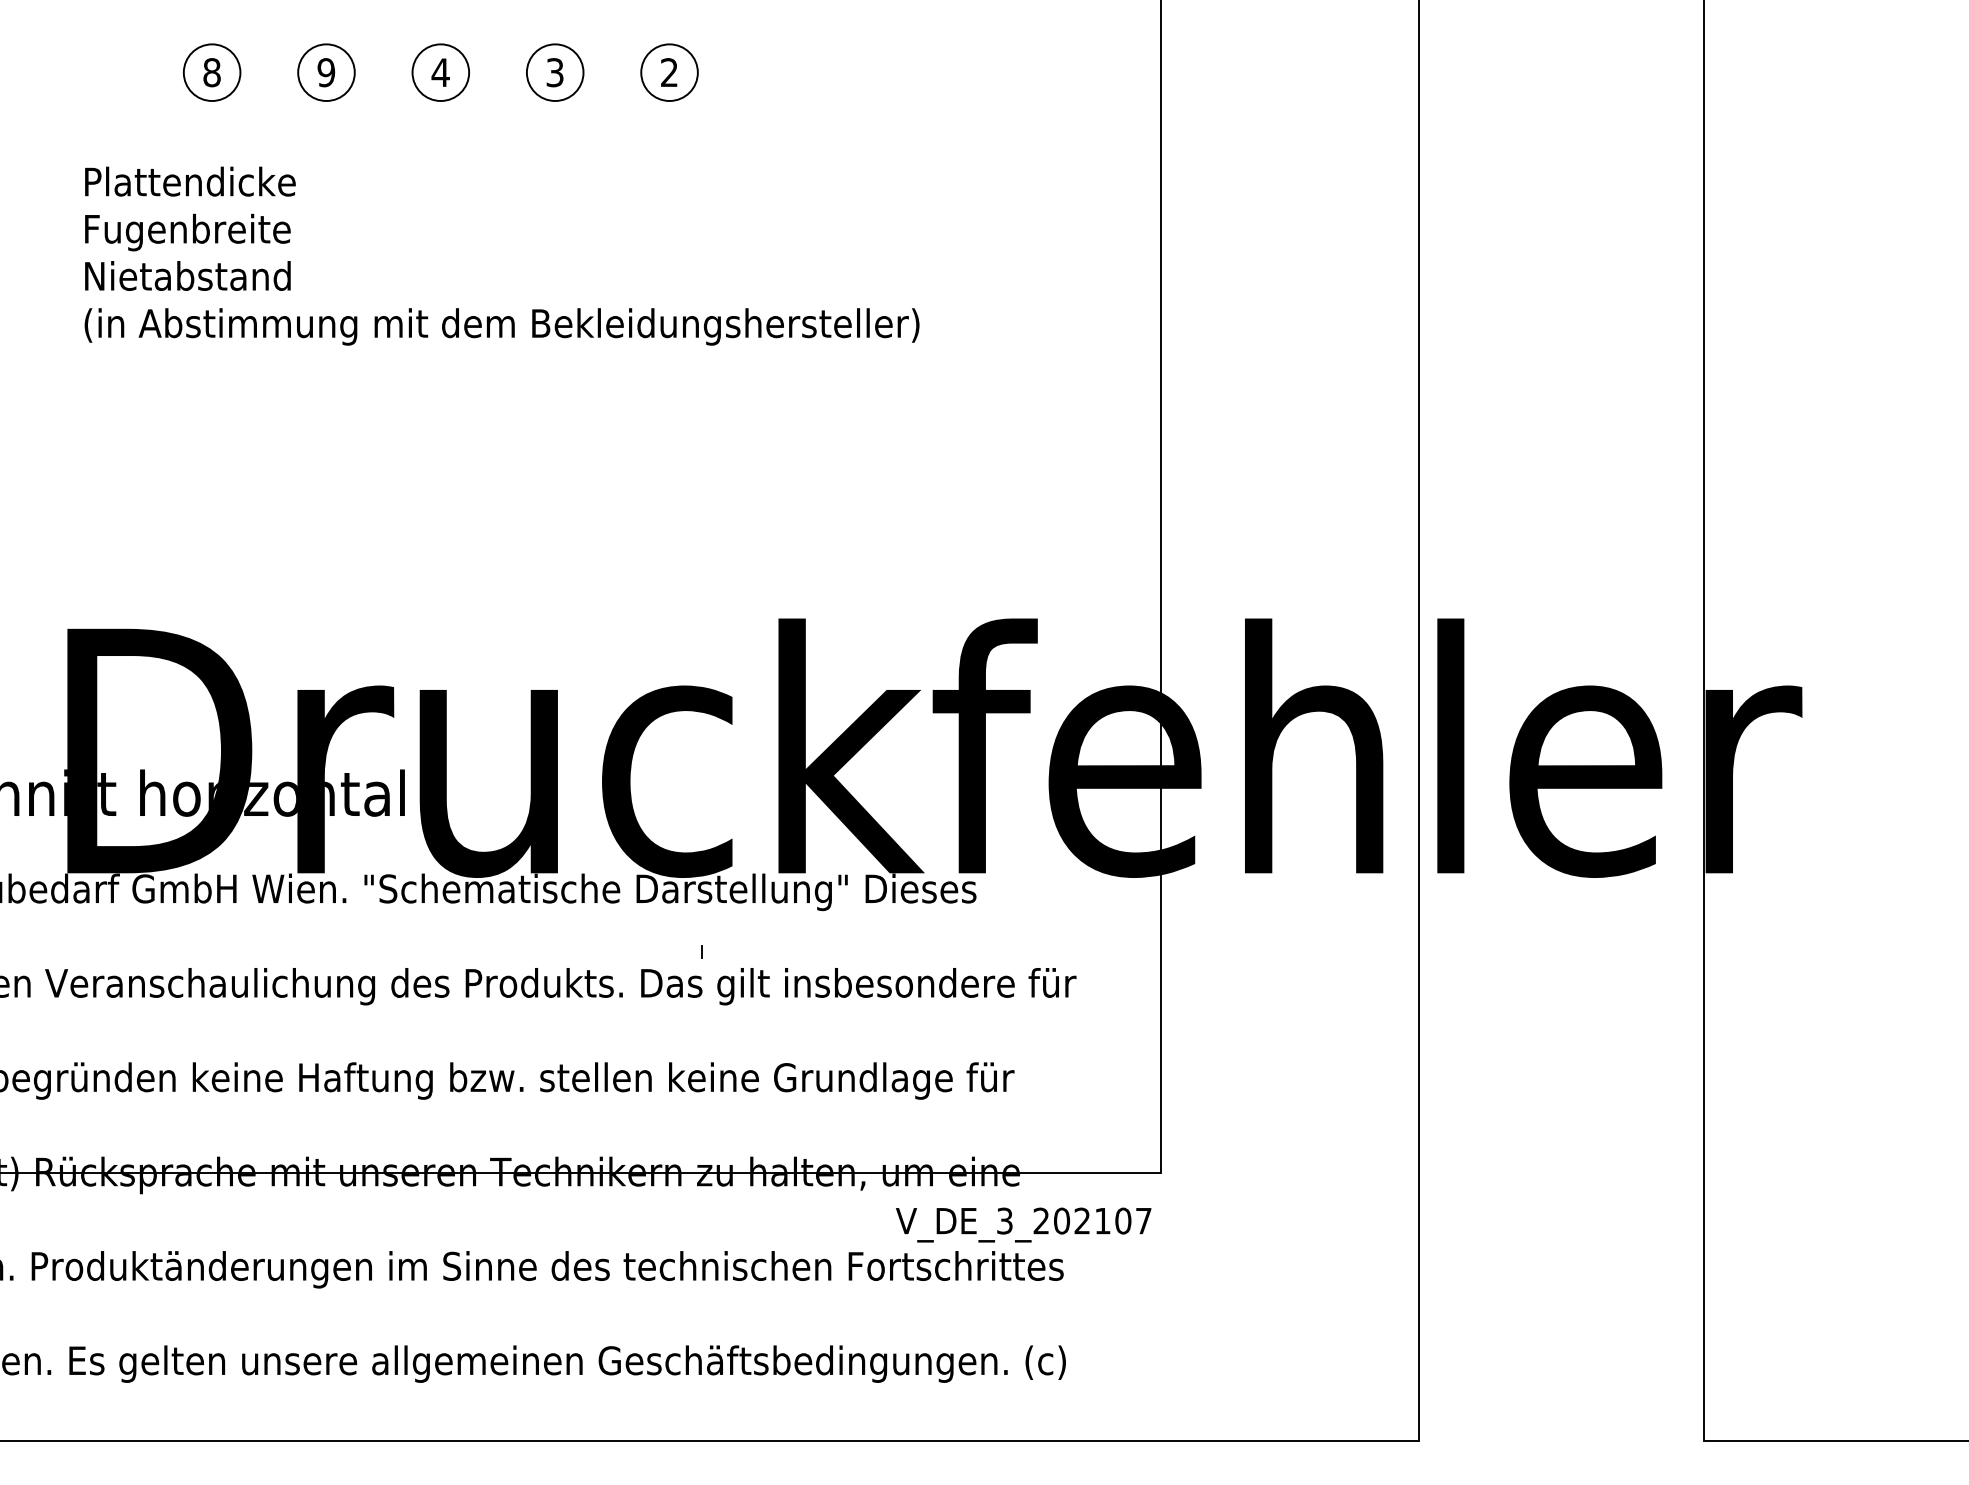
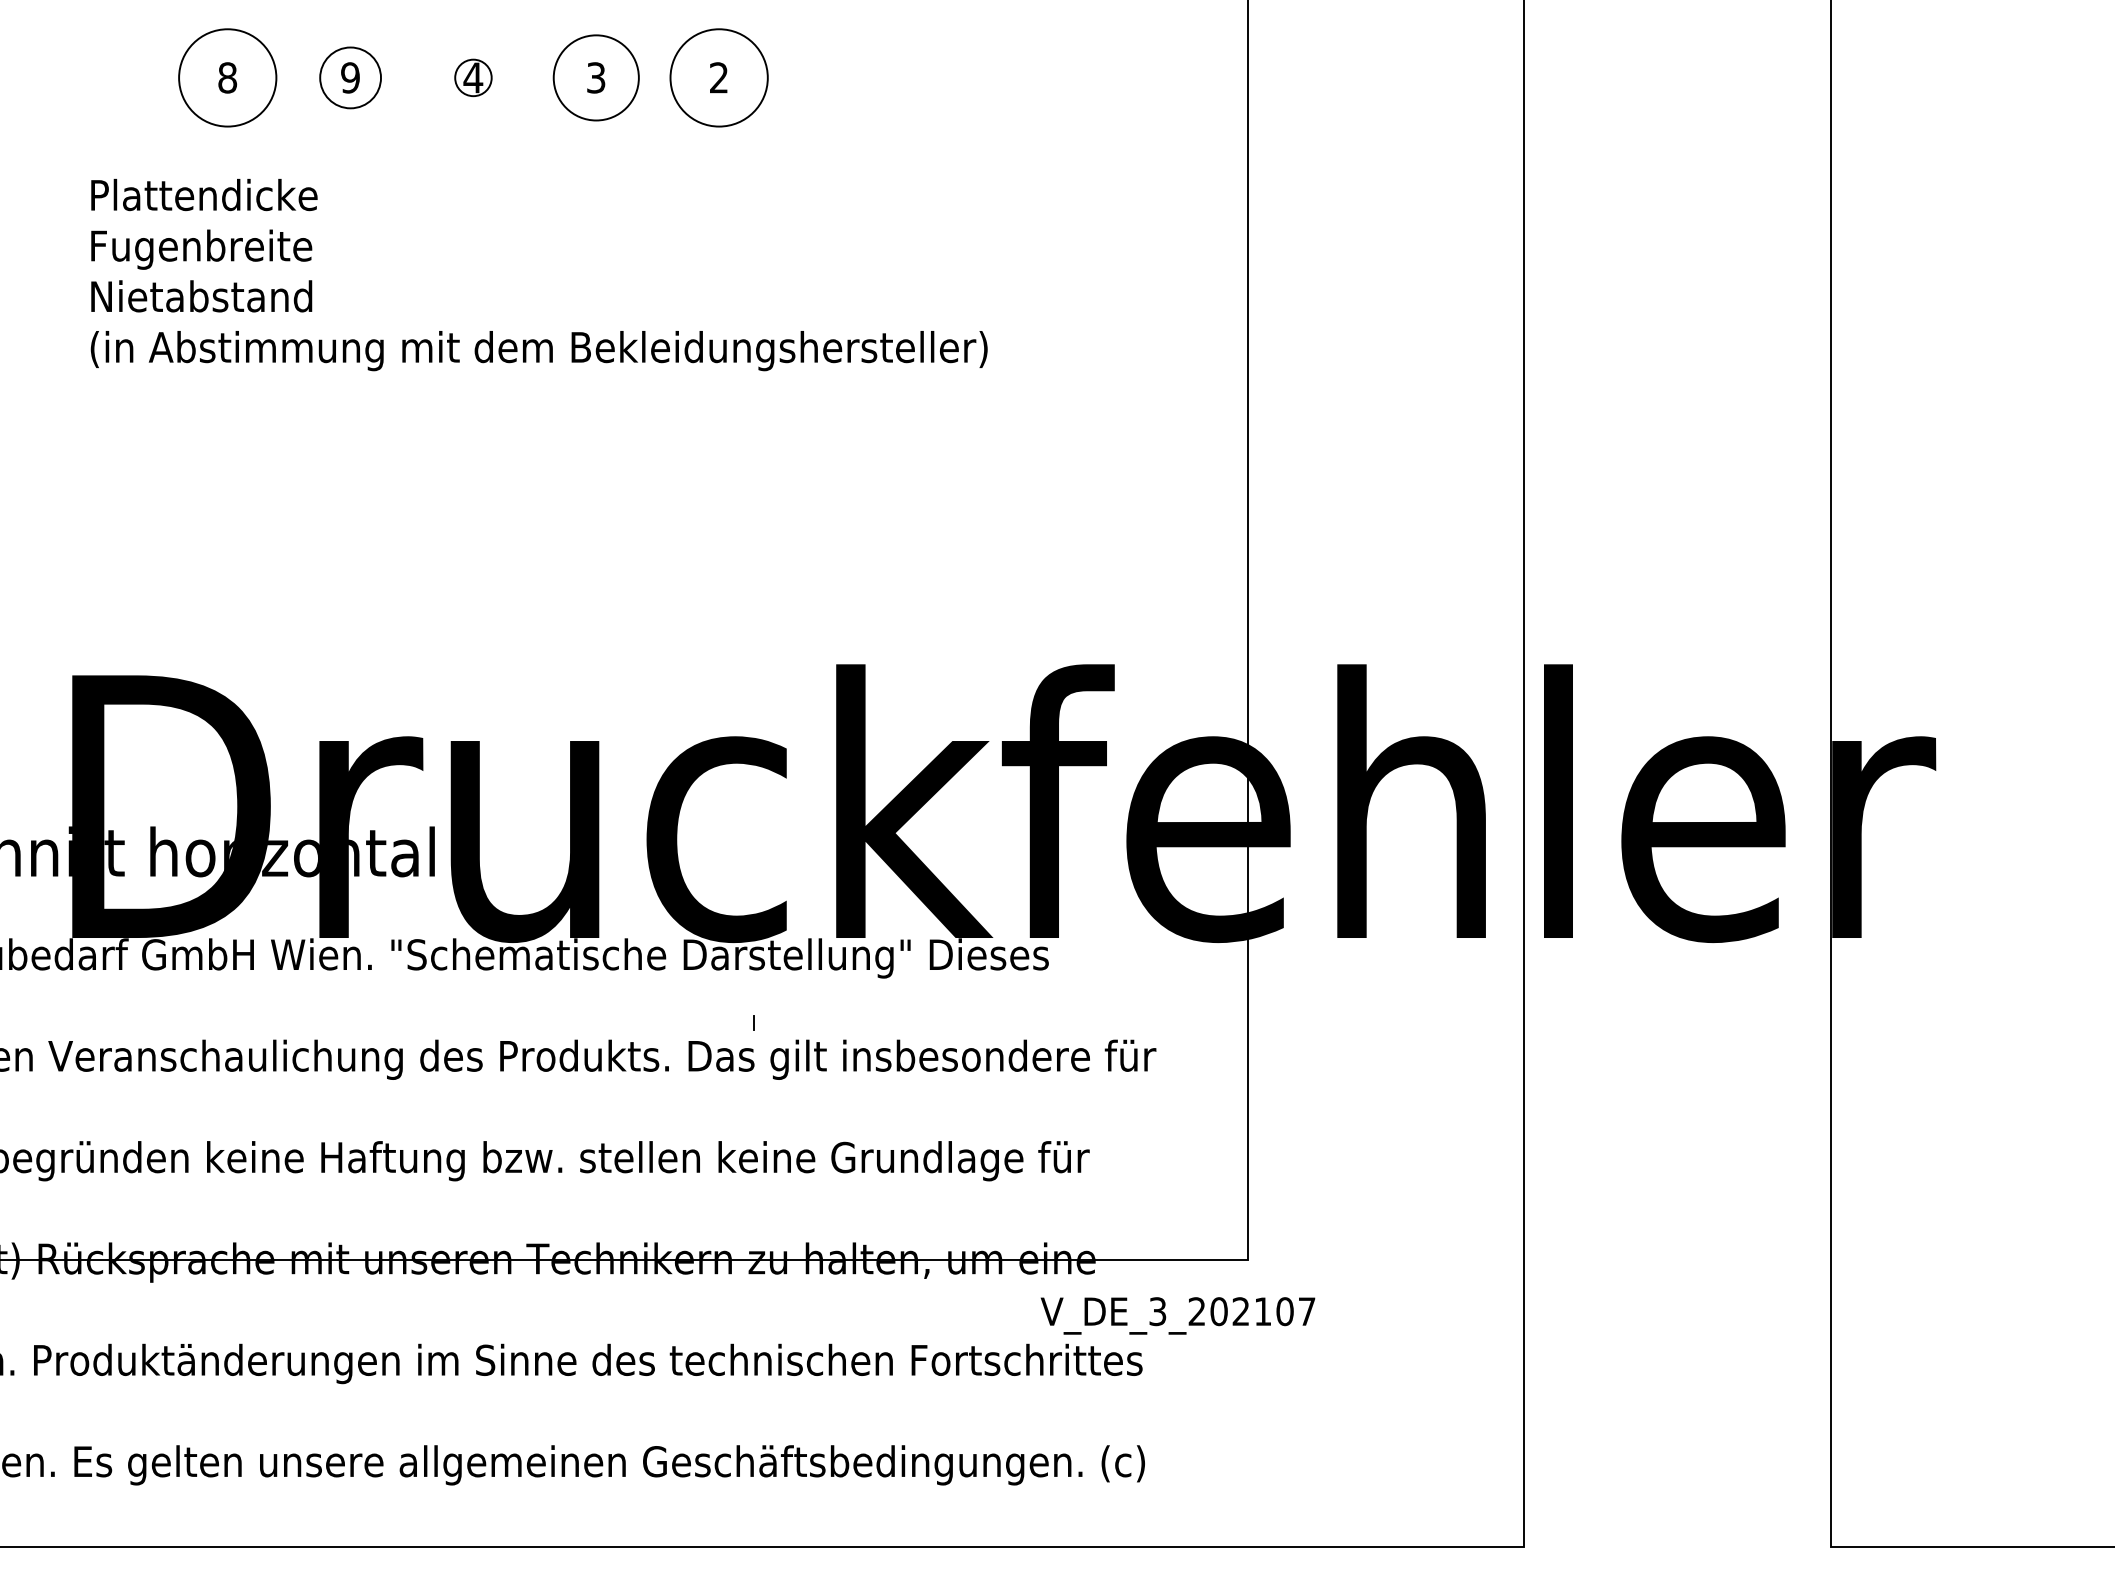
circle: (211, 72) -> (227, 77), size x1.6
circle: (440, 72) -> (473, 77), size x0.6
circle: (554, 72) -> (595, 77), size x1.4
circle: (669, 72) -> (719, 77), size x1.6
text: (1023, 1224) -> (1177, 1315), moved

